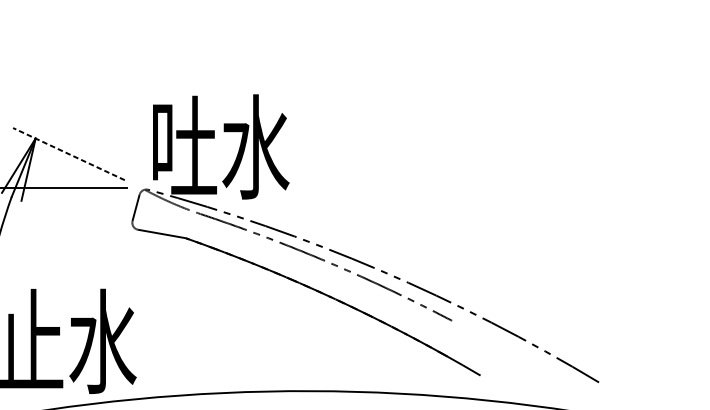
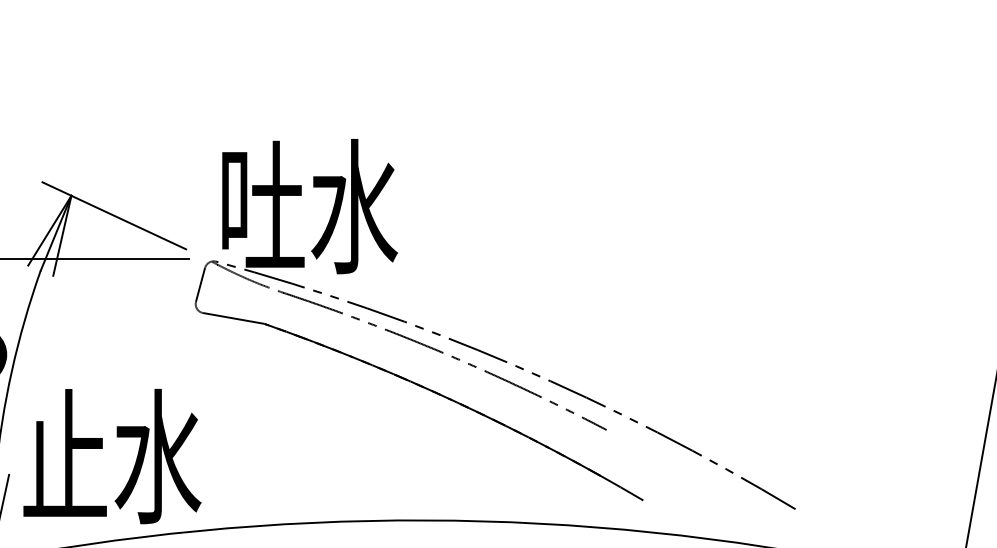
line: (68, 153) -> (113, 215), dashed -> solid

